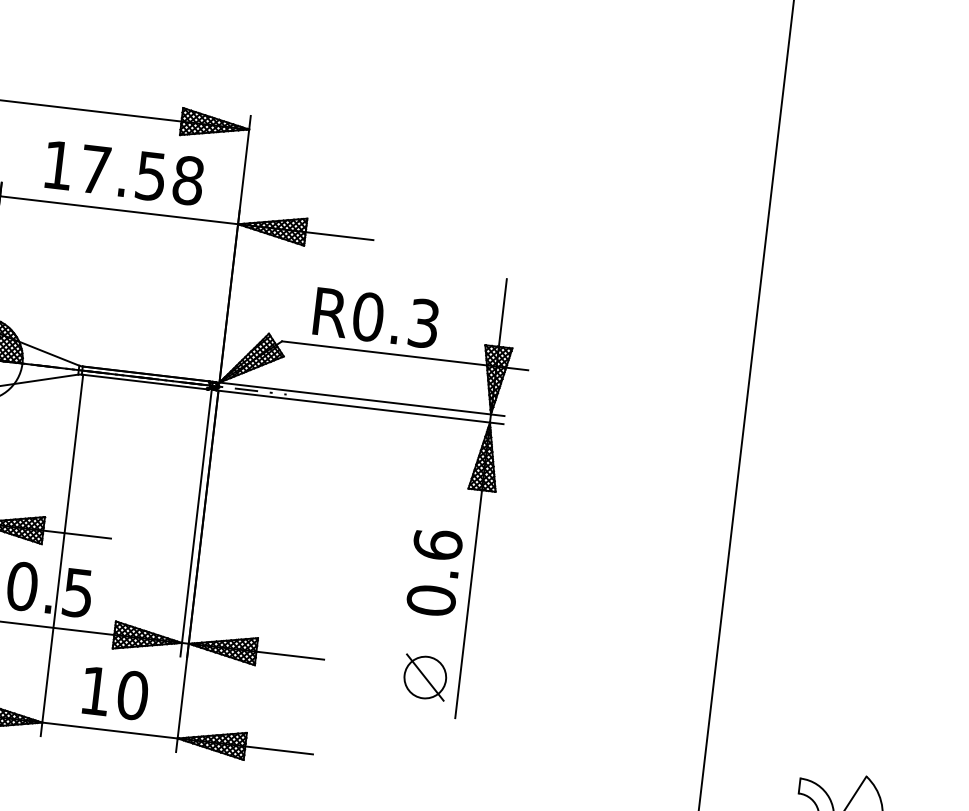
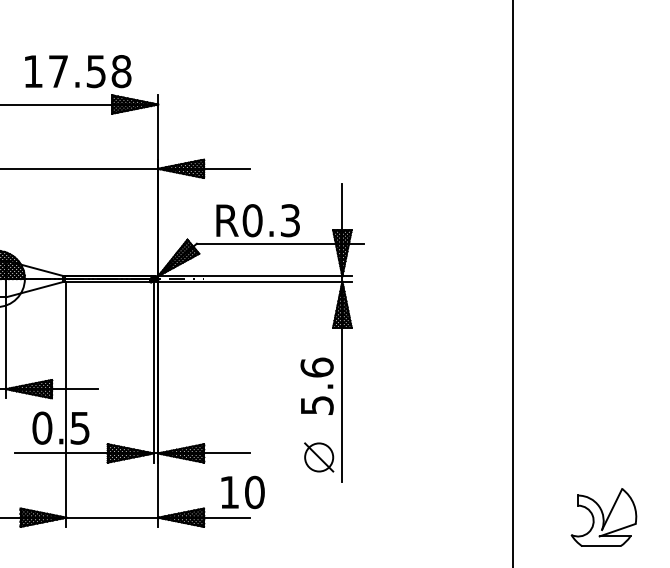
text: (124, 173) -> (78, 71), moved
text: (430, 600) -> (316, 405), 0.6 -> 5.6
text: (114, 693) -> (242, 492), moved

